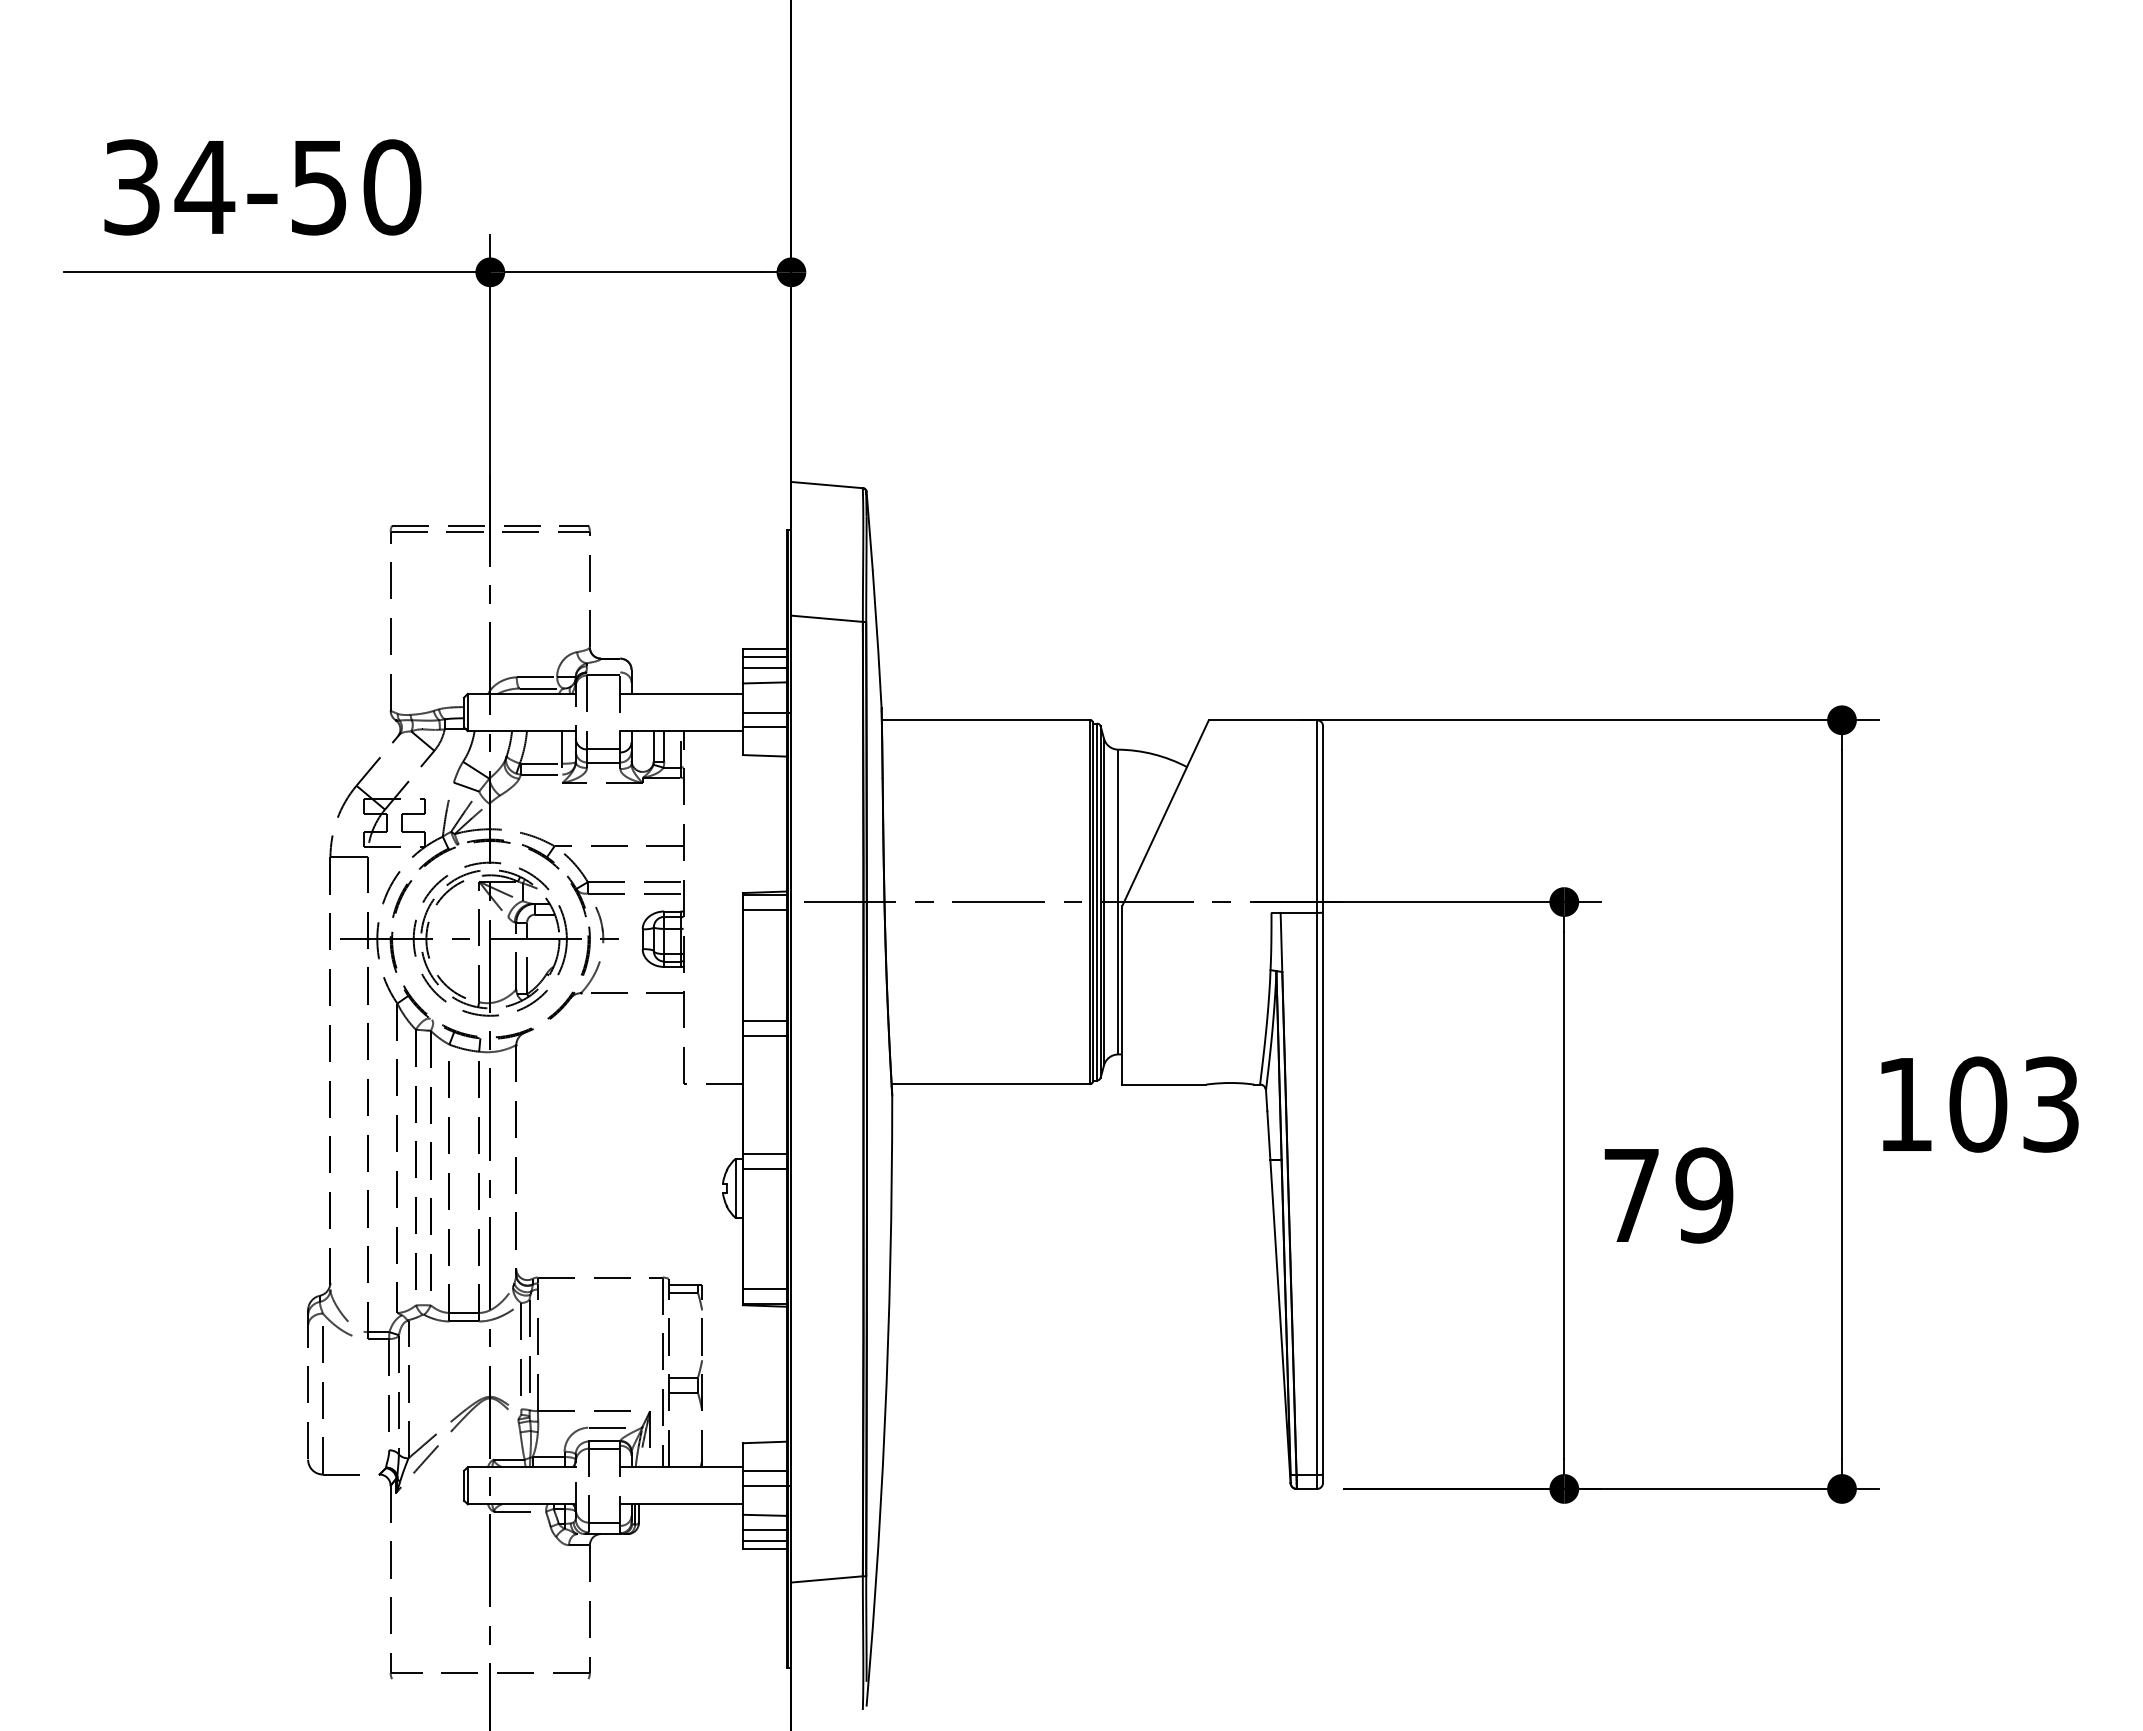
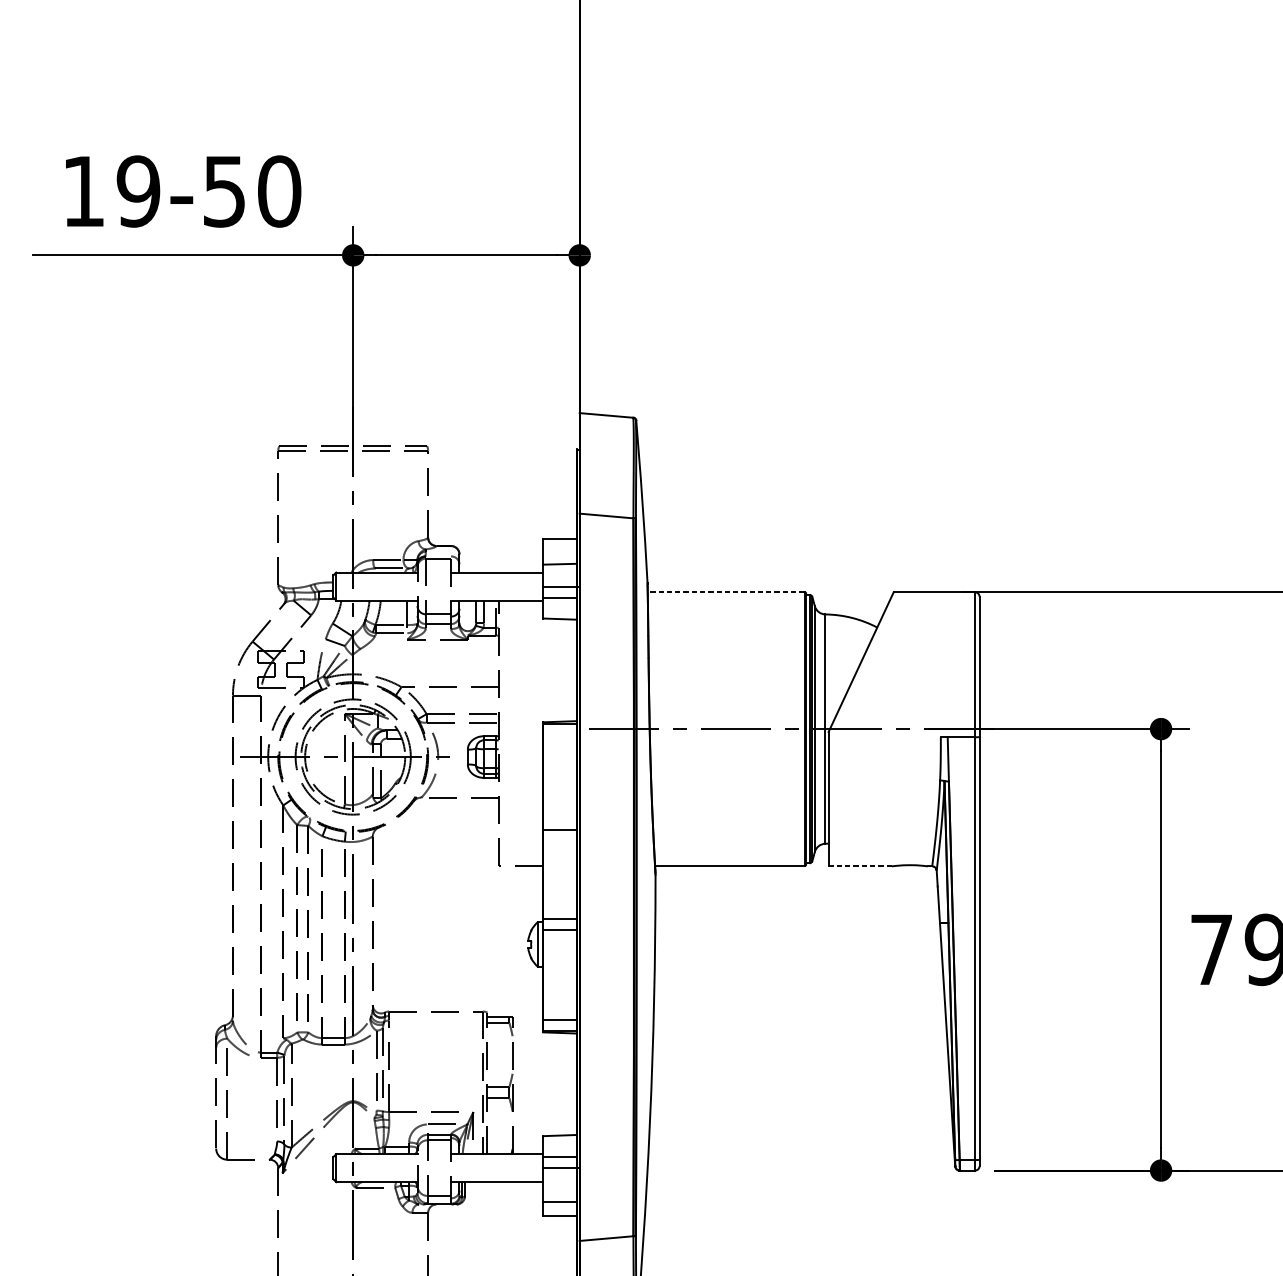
text: (169, 187) -> (111, 191), 34-50 -> 19-50
line: (764, 657) -> (559, 545), removed
line: (764, 667) -> (559, 552), removed
line: (985, 719) -> (725, 591), solid -> dashed
line: (764, 909) -> (559, 734), removed
line: (764, 1021) -> (559, 818), removed
line: (1164, 1084) -> (860, 866), solid -> dashed
line: (764, 1514) -> (559, 1189), removed
line: (764, 1540) -> (559, 1209), removed

